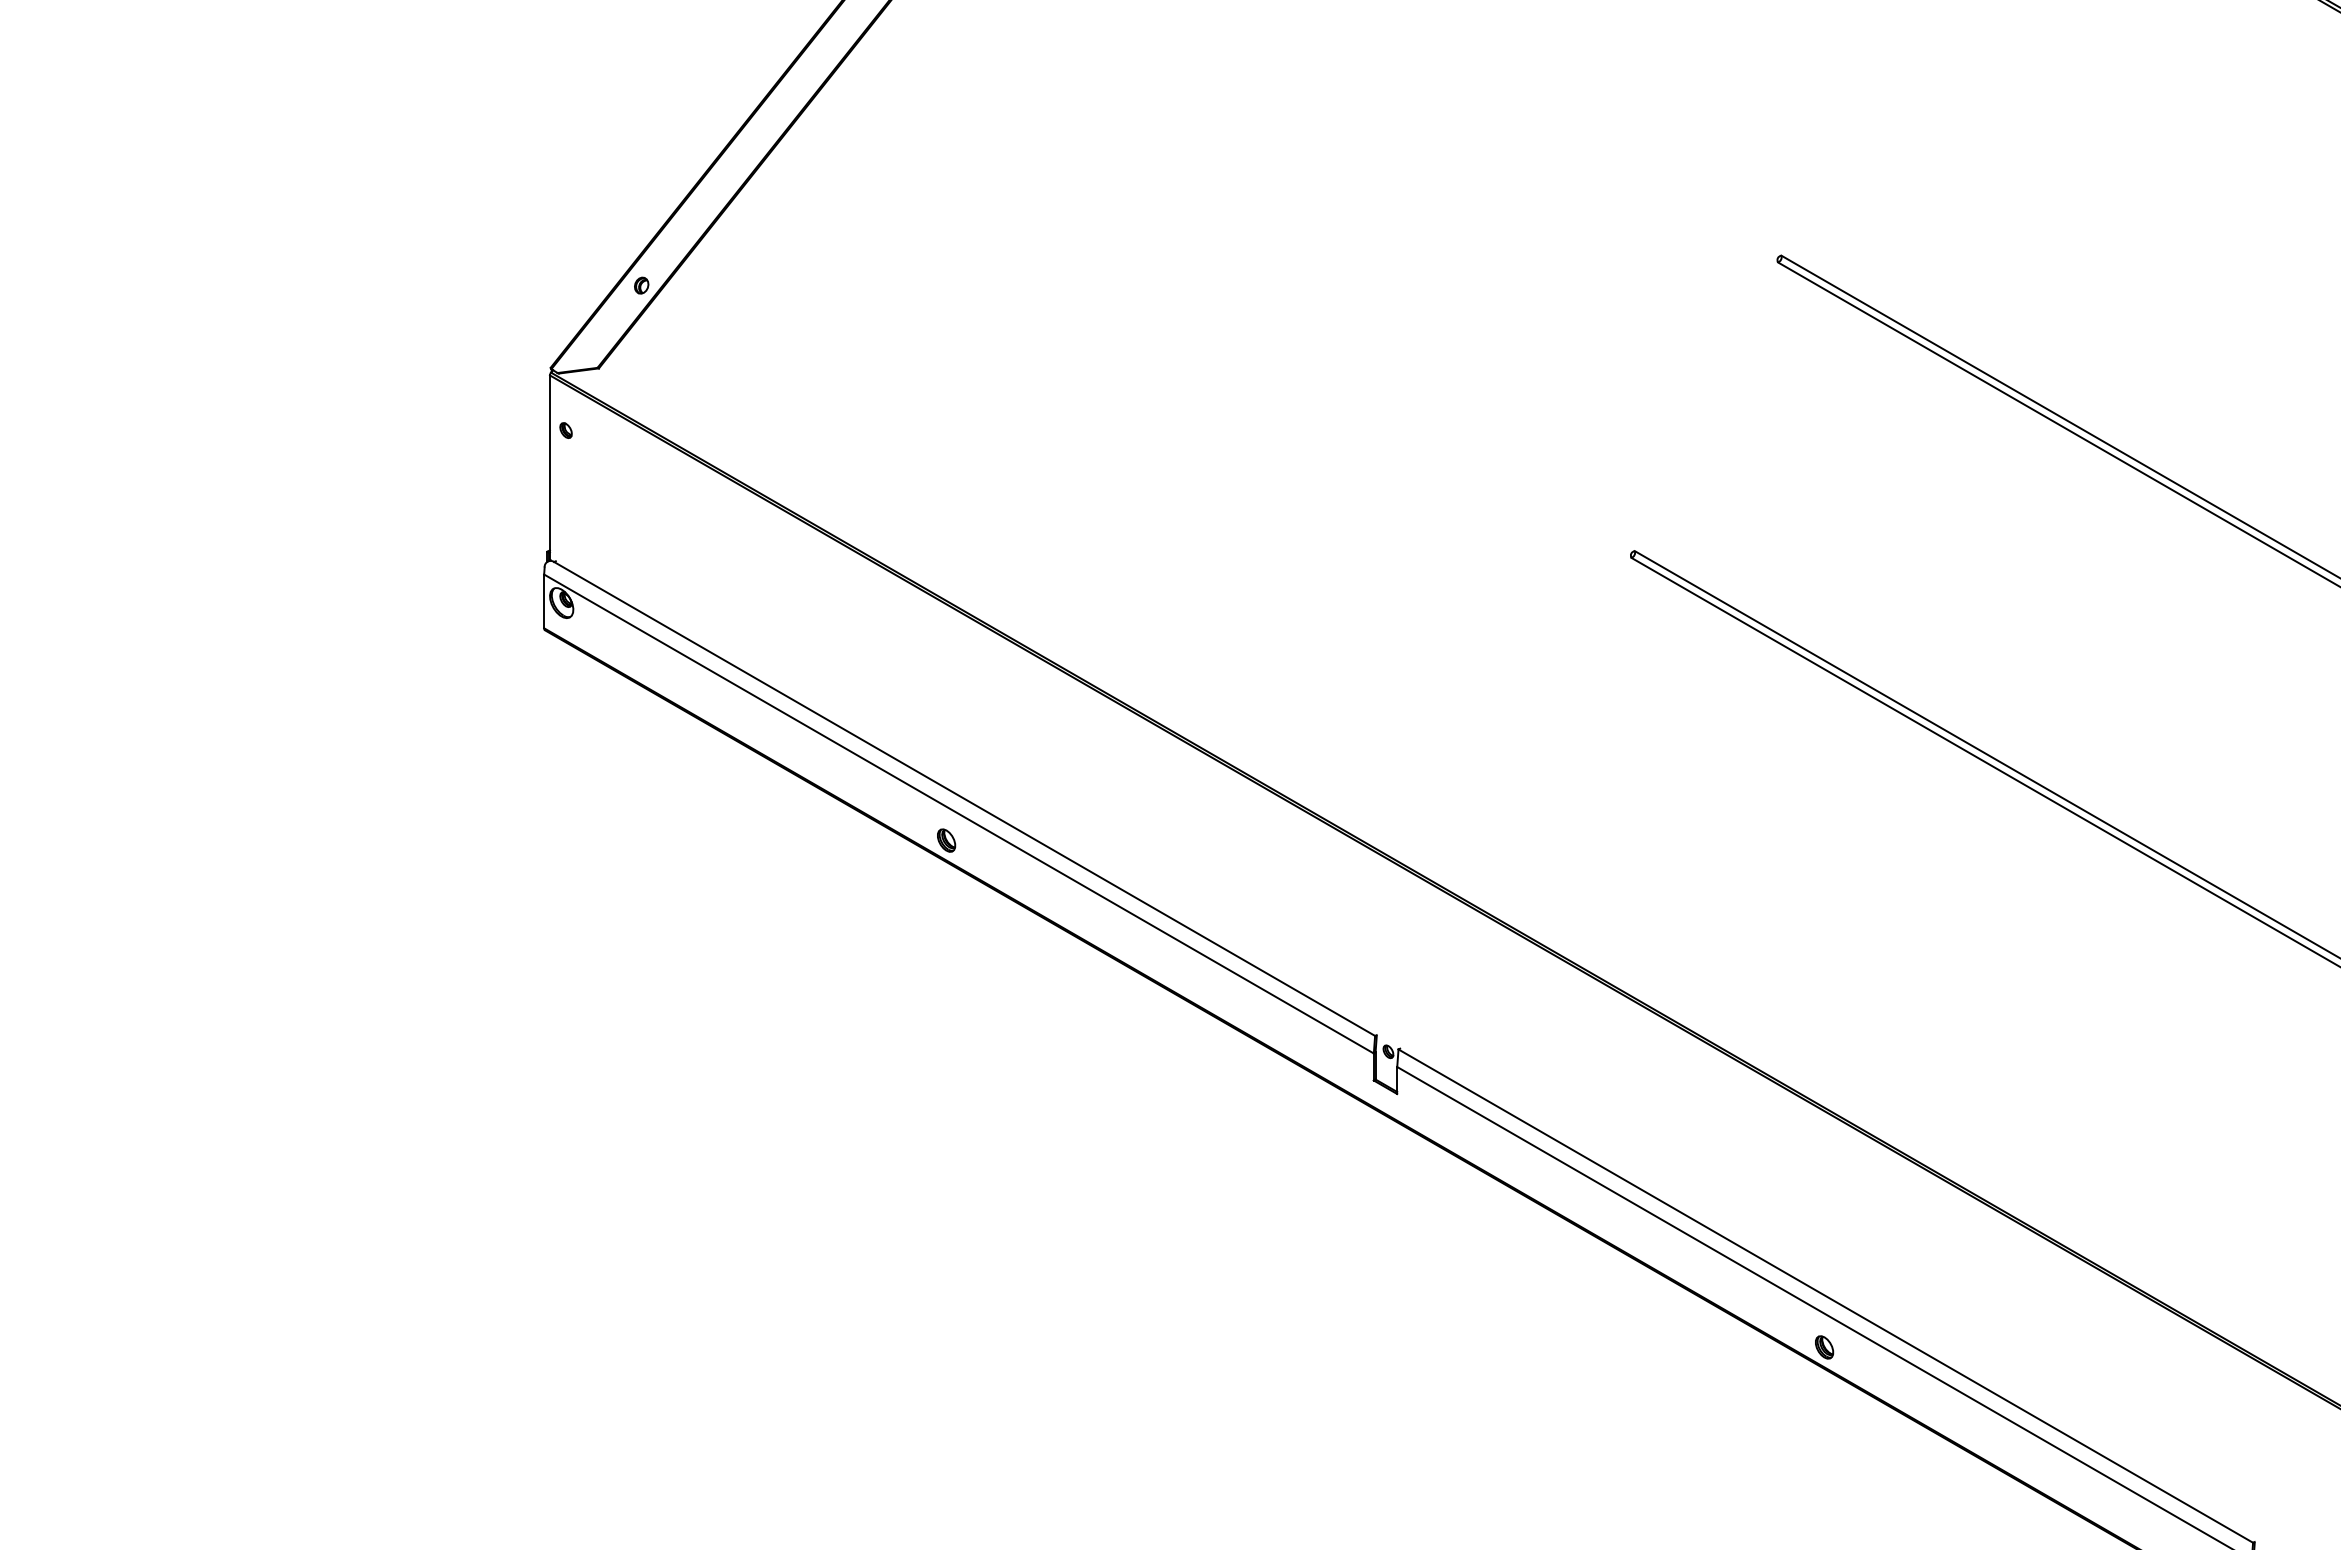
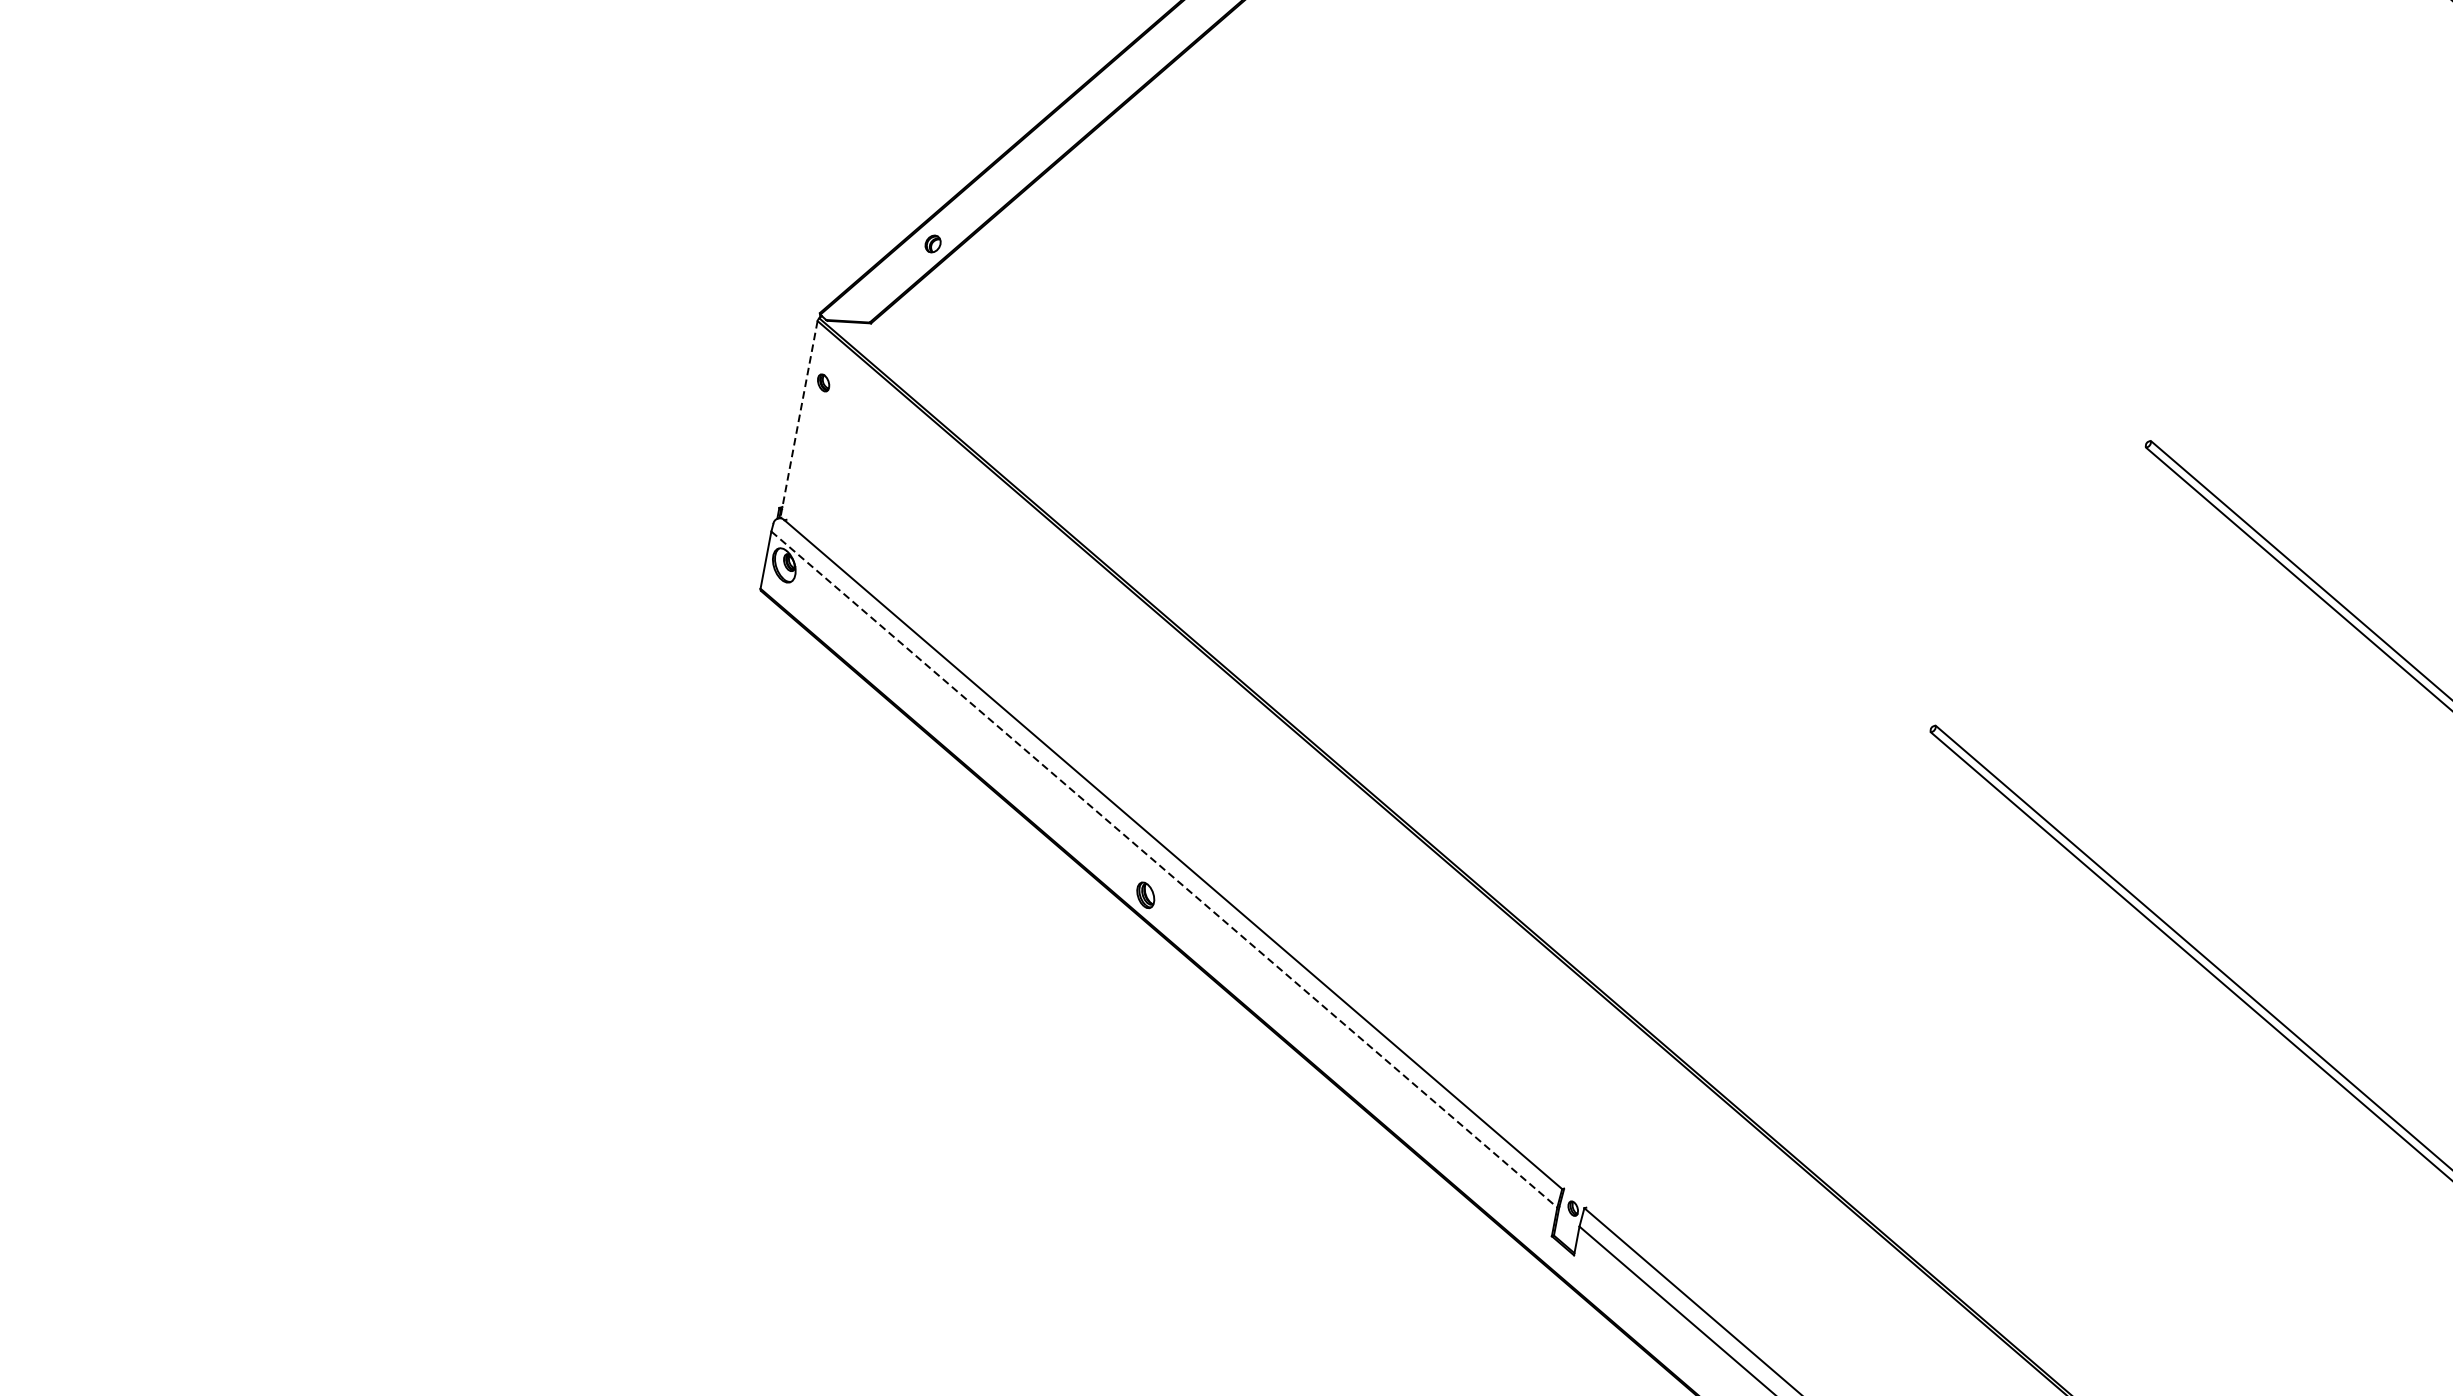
line: (550, 467) -> (799, 419), solid -> dashed
line: (959, 814) -> (1164, 870), solid -> dashed

